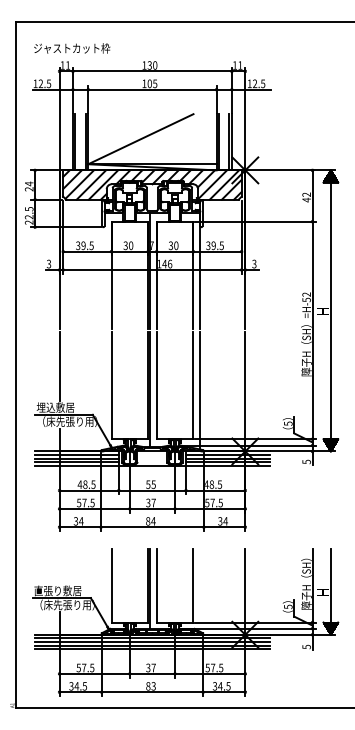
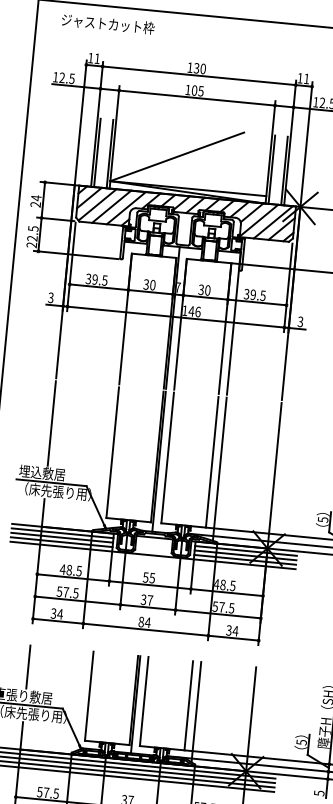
text: (72, 48) -> (108, 24), moved
line: (59, 566) -> (28, 666), added
line: (200, 590) -> (196, 712), added

